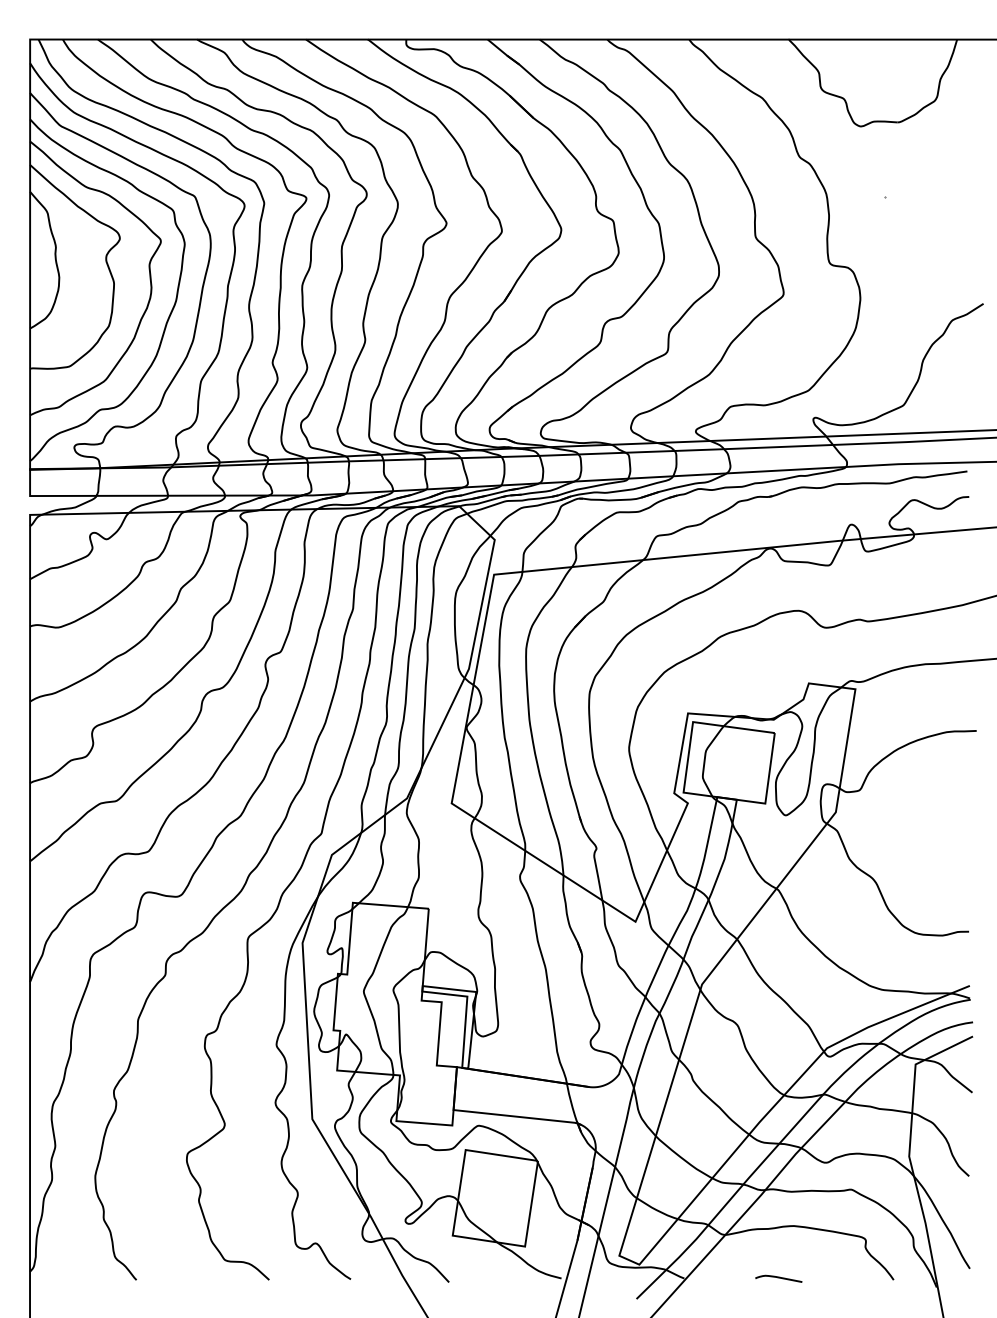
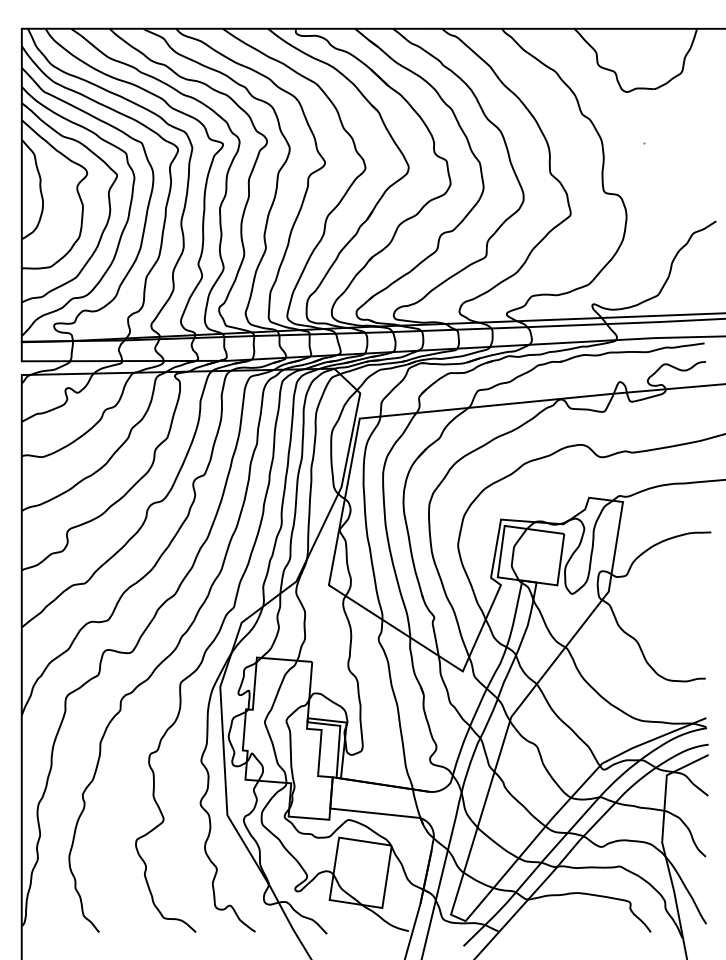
curve: (778, 1278) -> (566, 931), removed

